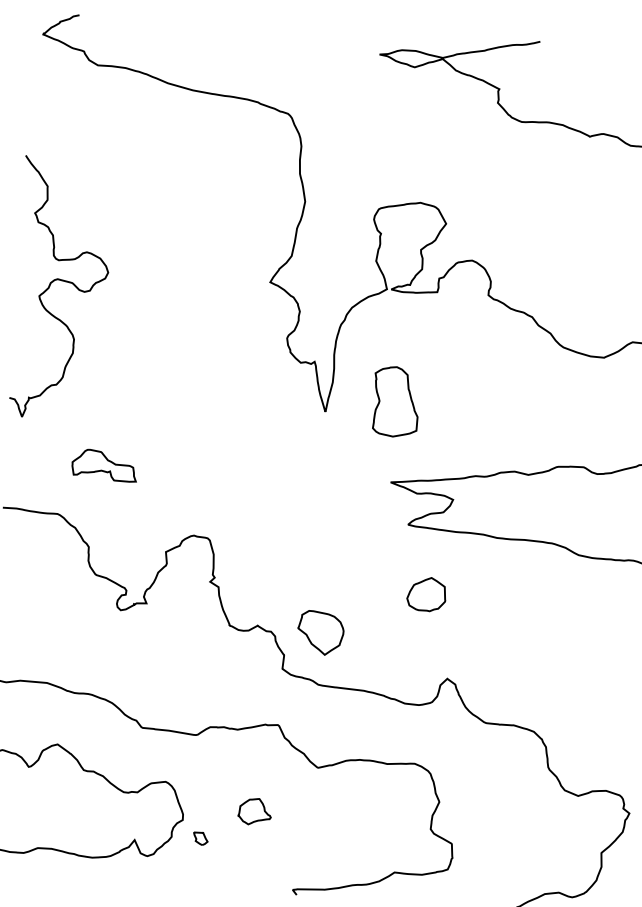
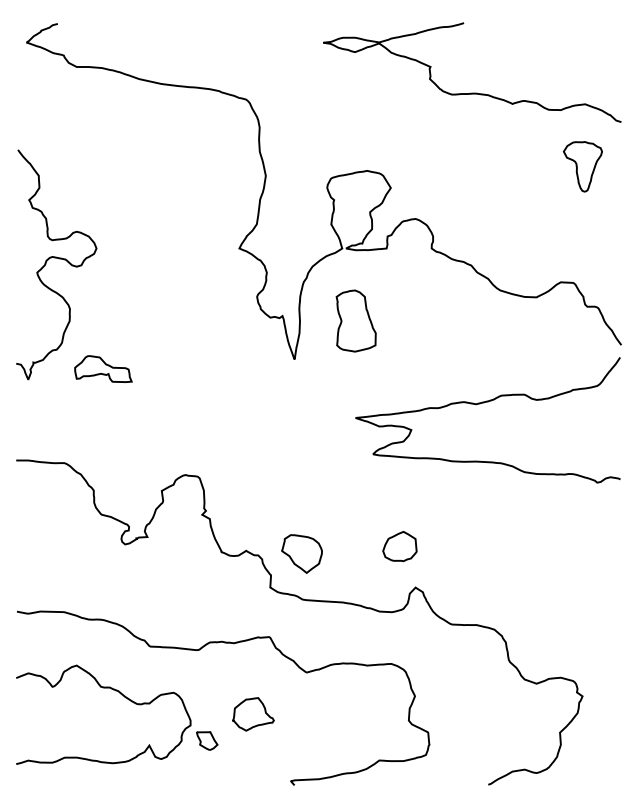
part: (395, 401) -> (355, 320), moved
part: (104, 464) -> (103, 368), moved
part: (426, 594) -> (399, 546), moved
part: (254, 811) -> (253, 714), size x1.43
part: (200, 838) -> (207, 740), size x1.67

